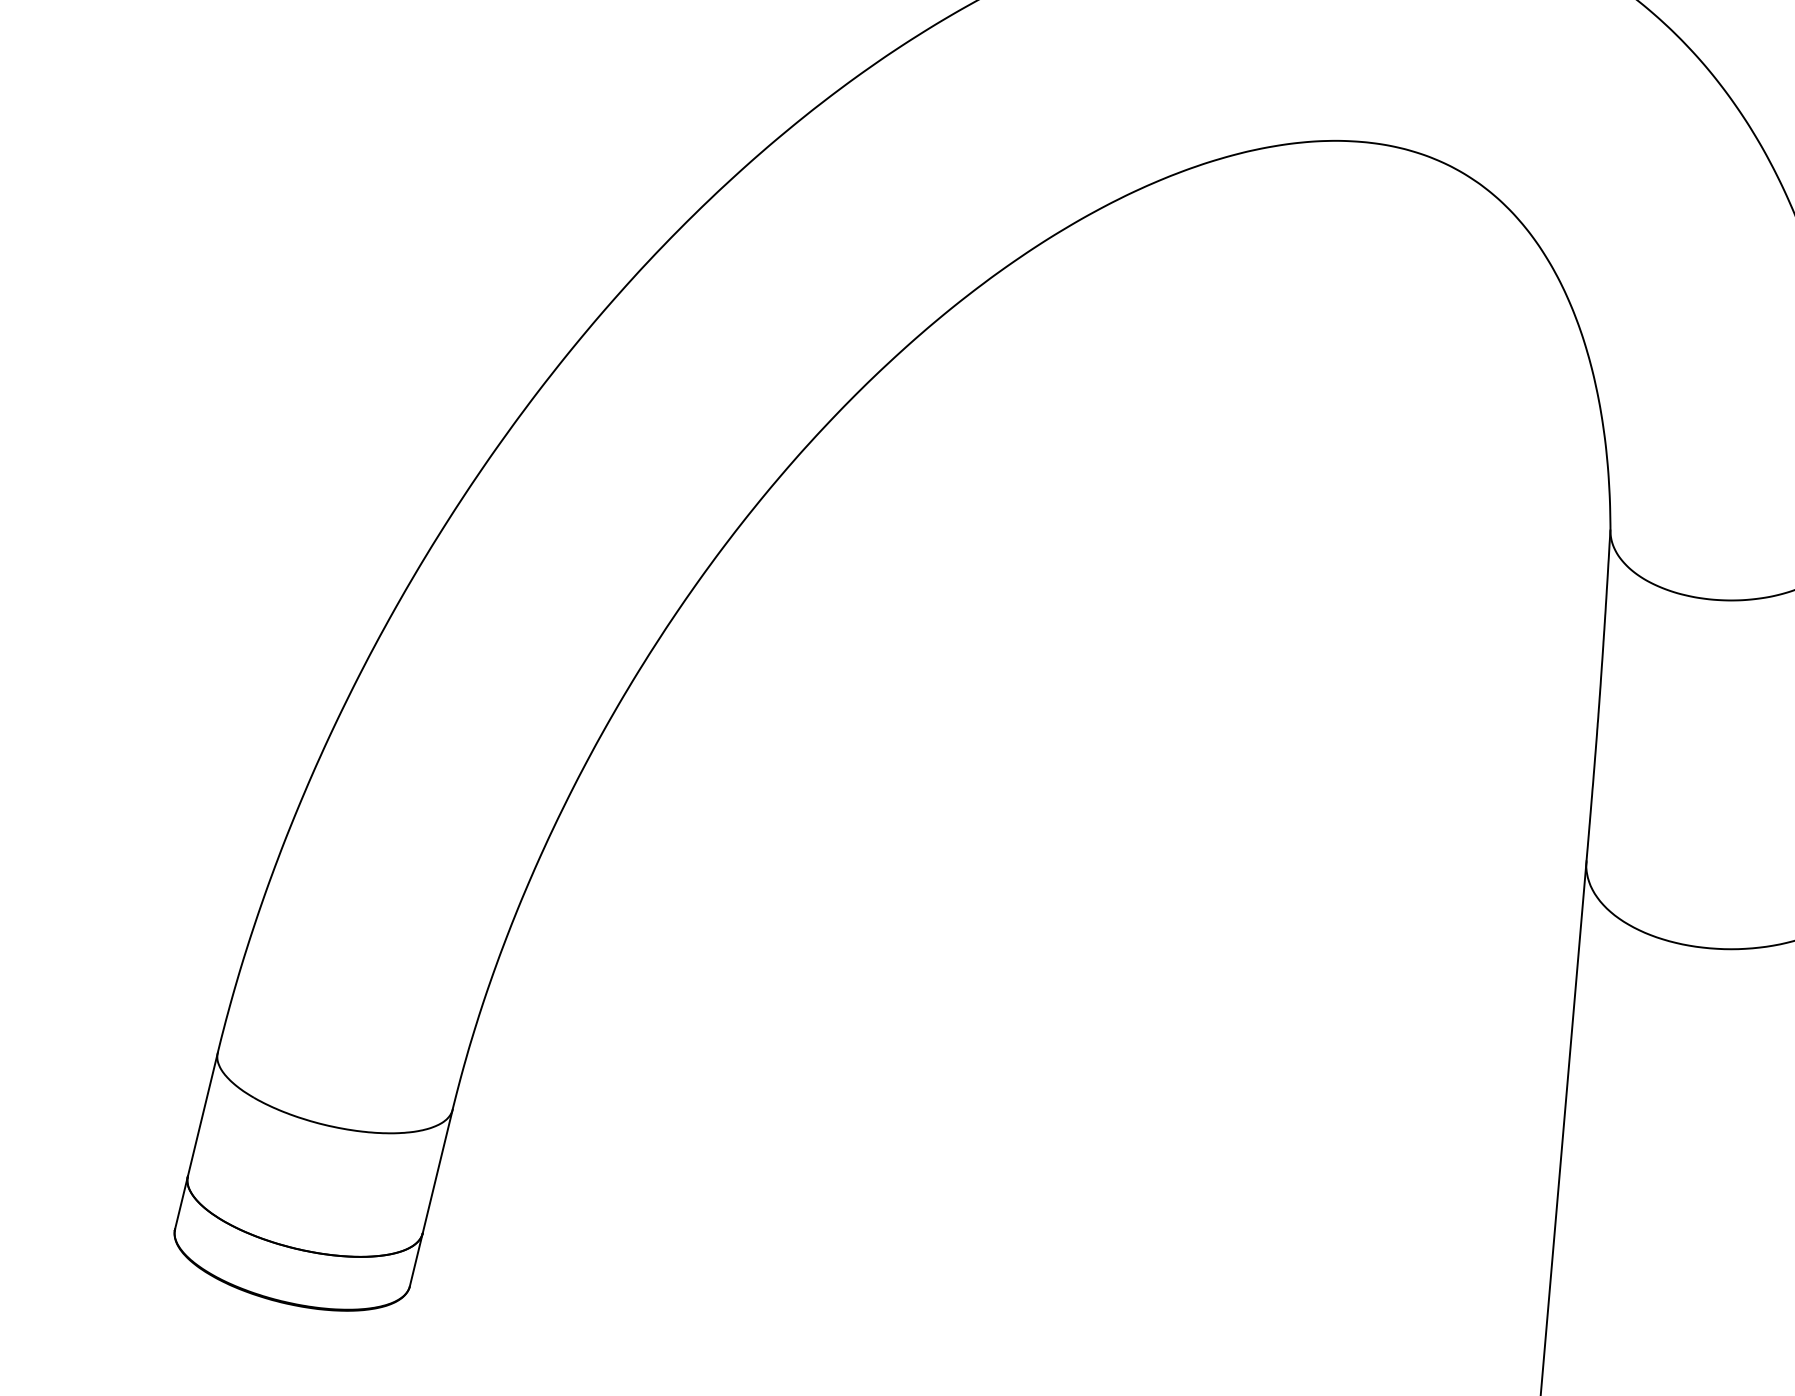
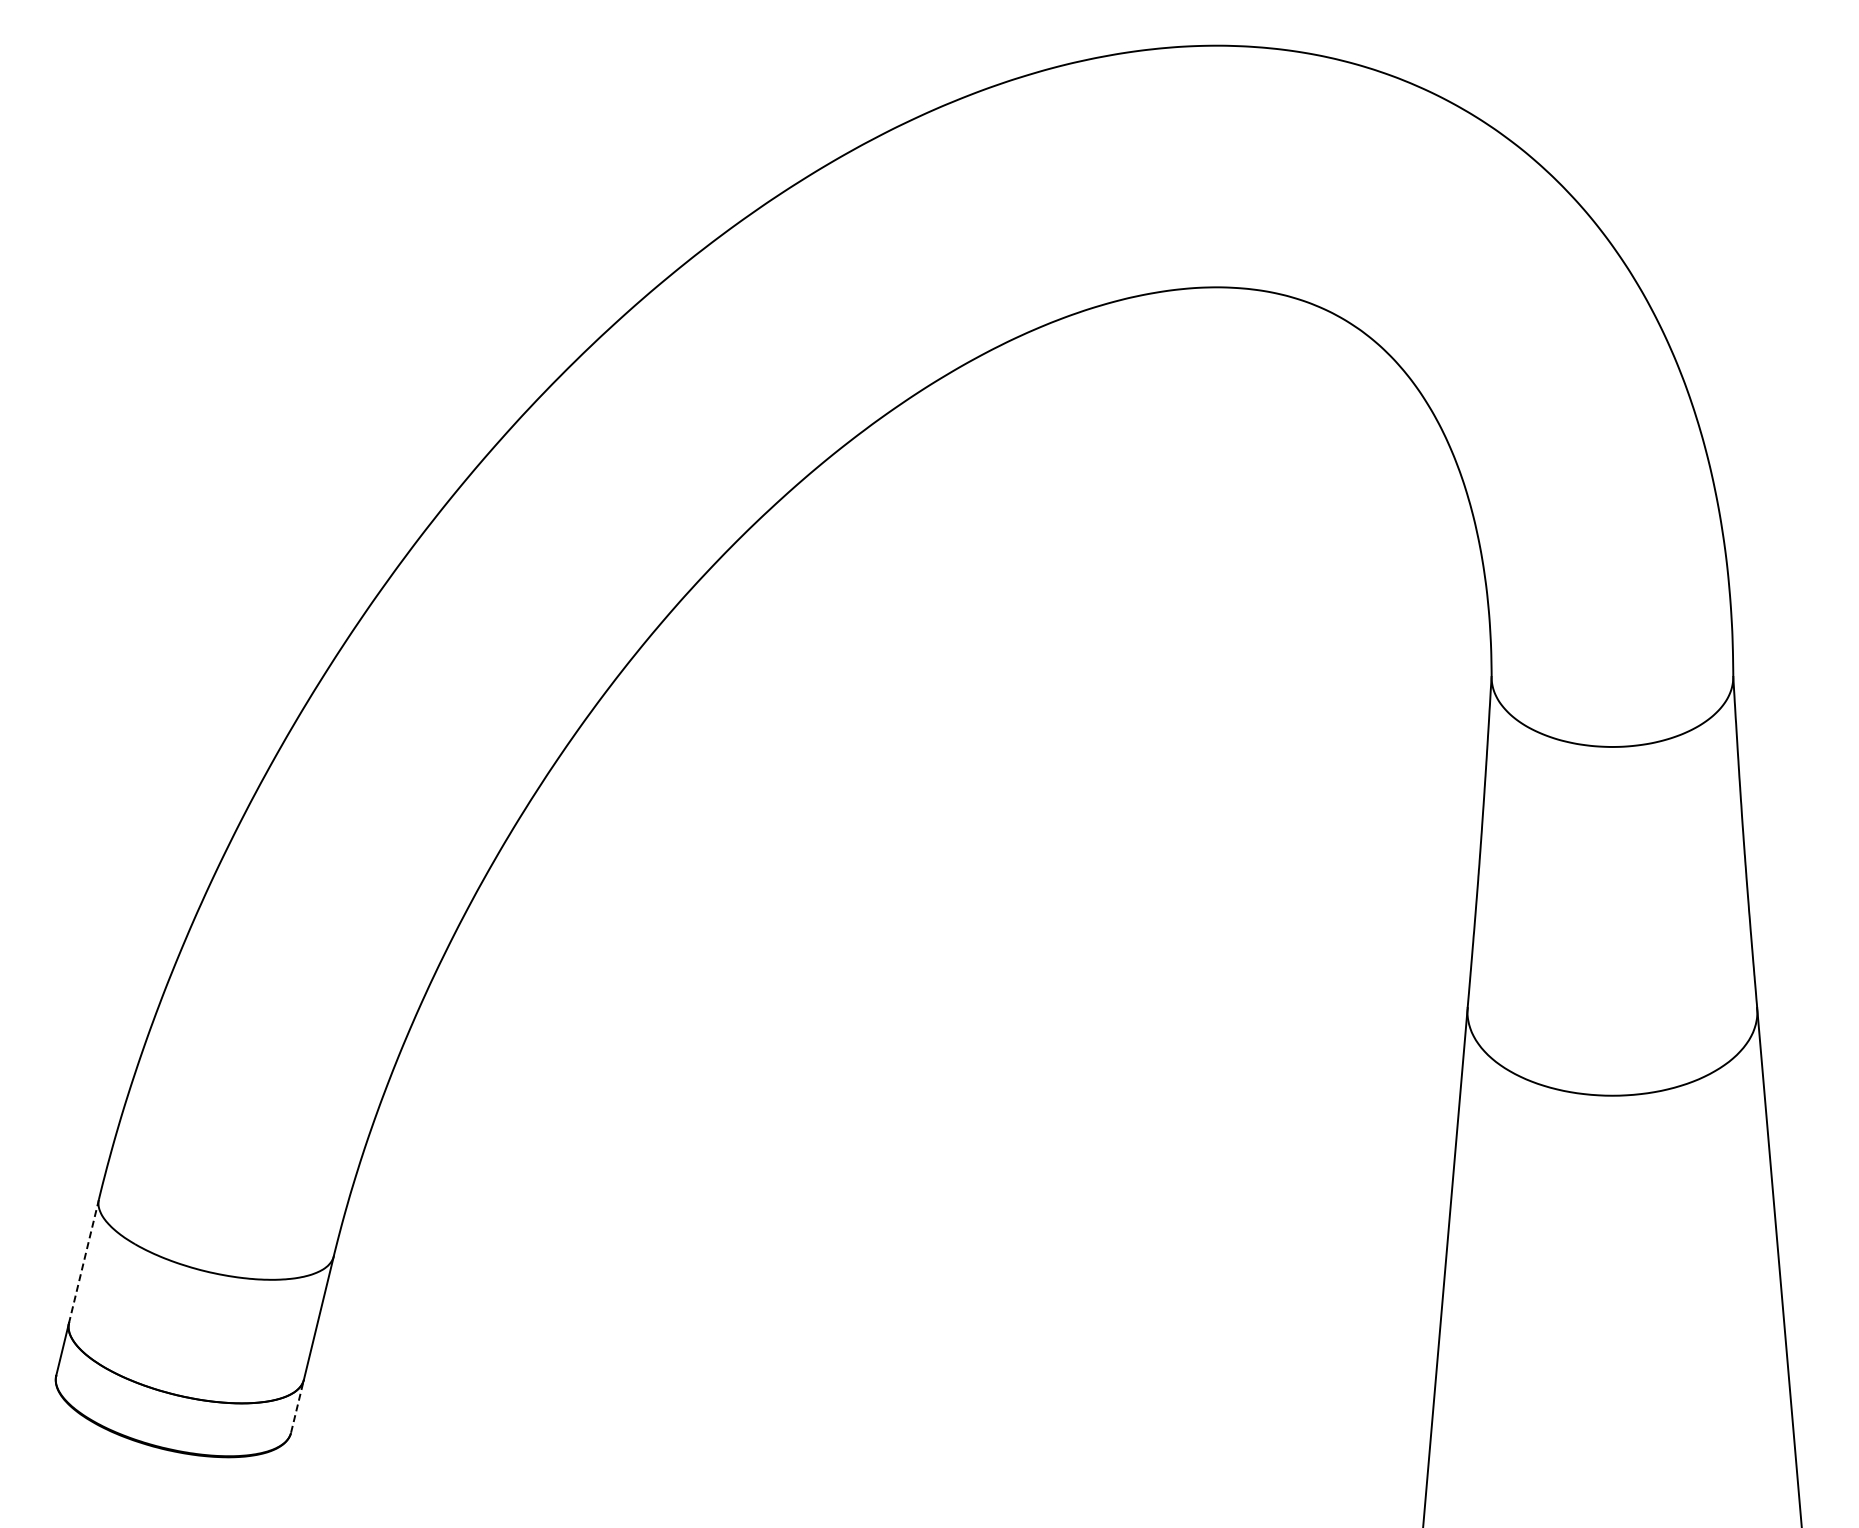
line: (203, 1115) -> (84, 1261), solid -> dashed
line: (416, 1259) -> (297, 1405), solid -> dashed

